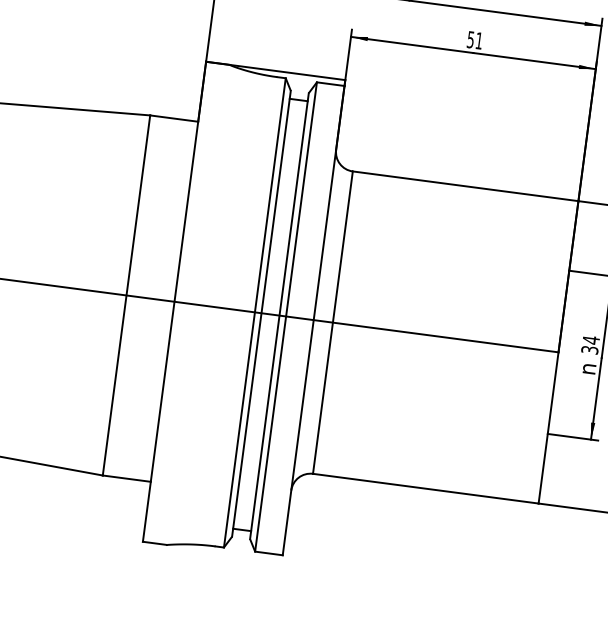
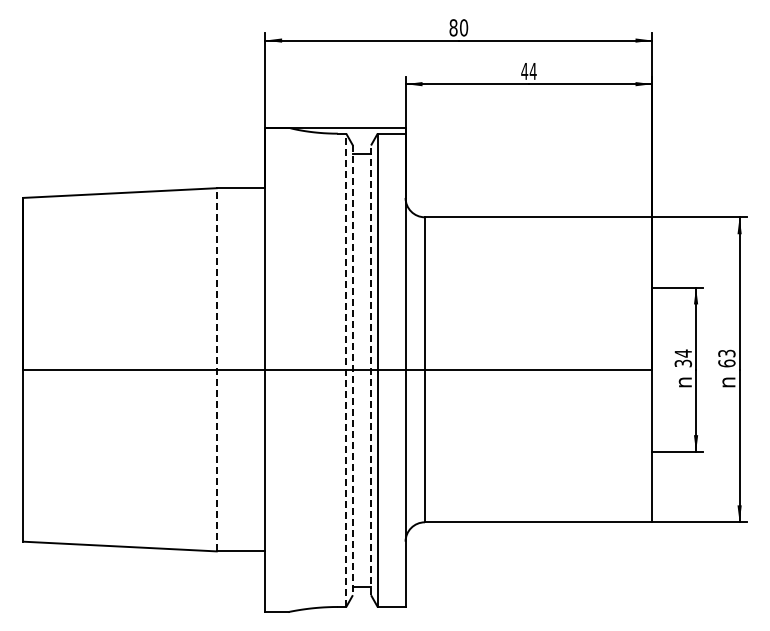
text: (474, 40) -> (528, 71), 51 -> 44
line: (126, 295) -> (216, 369), solid -> dashed
line: (255, 313) -> (346, 370), solid -> dashed
line: (261, 313) -> (352, 370), solid -> dashed
line: (279, 316) -> (371, 370), solid -> dashed

